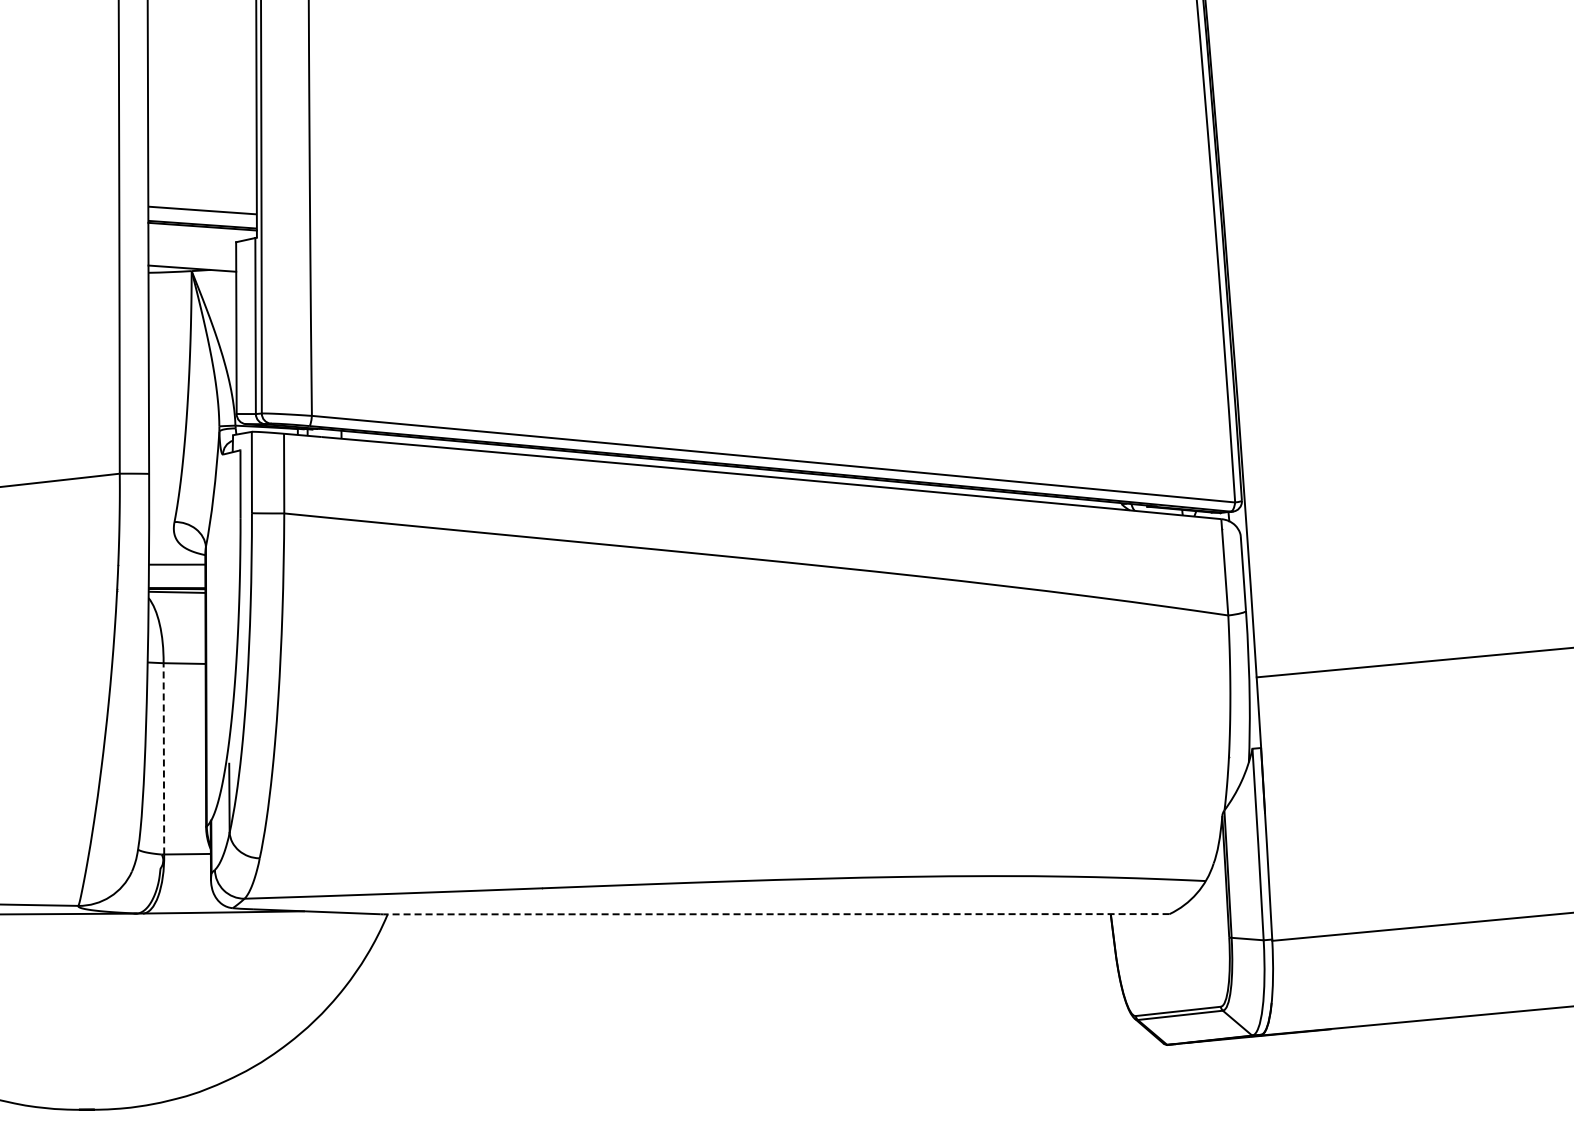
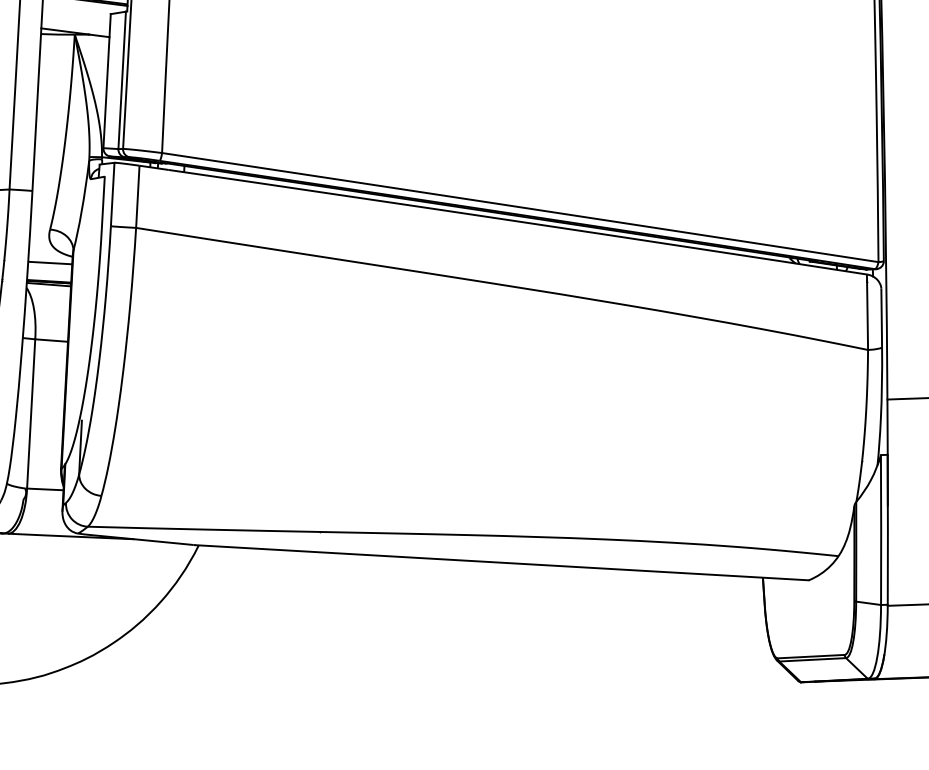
line: (163, 758) -> (30, 413), dashed -> solid
line: (776, 914) -> (502, 562), dashed -> solid

